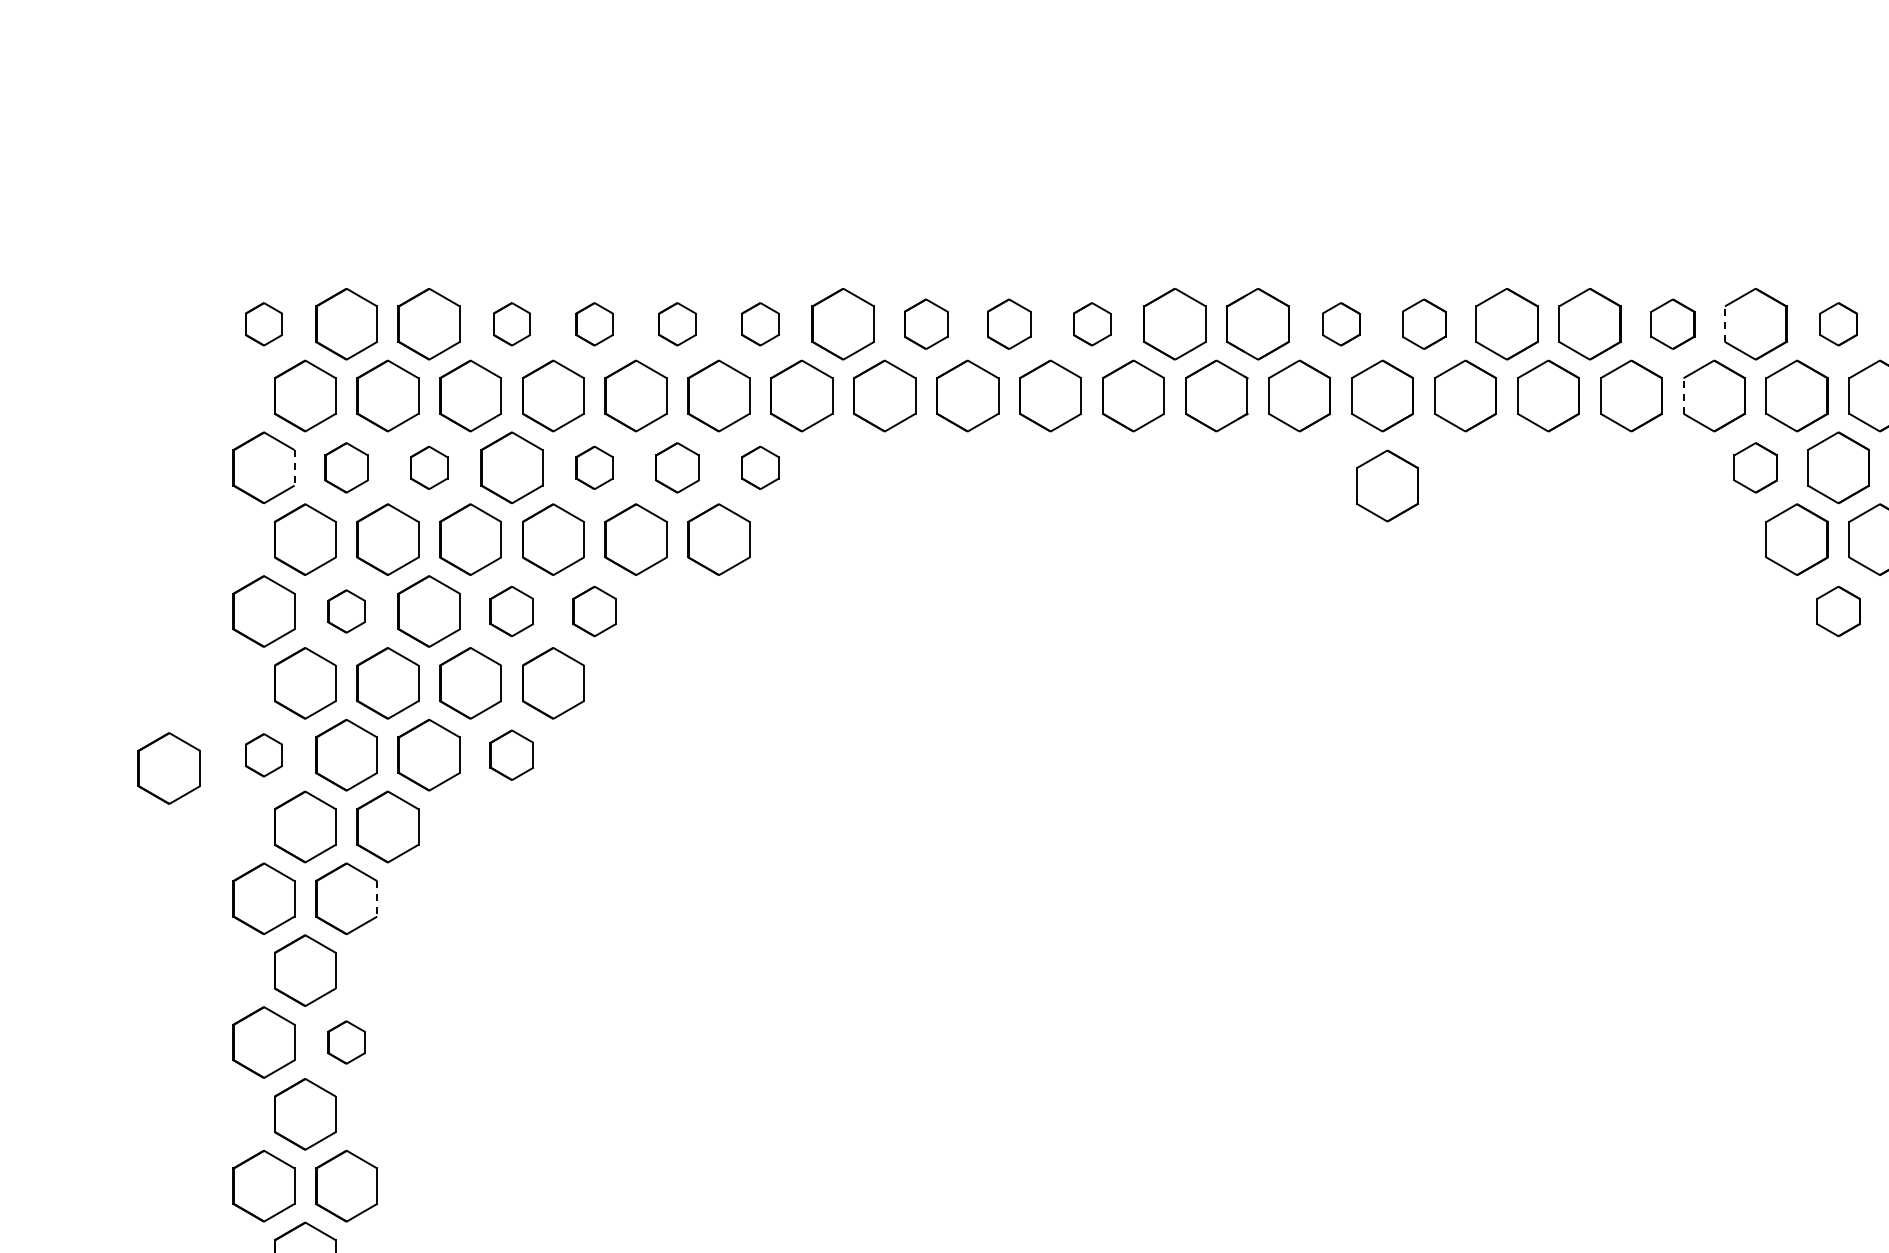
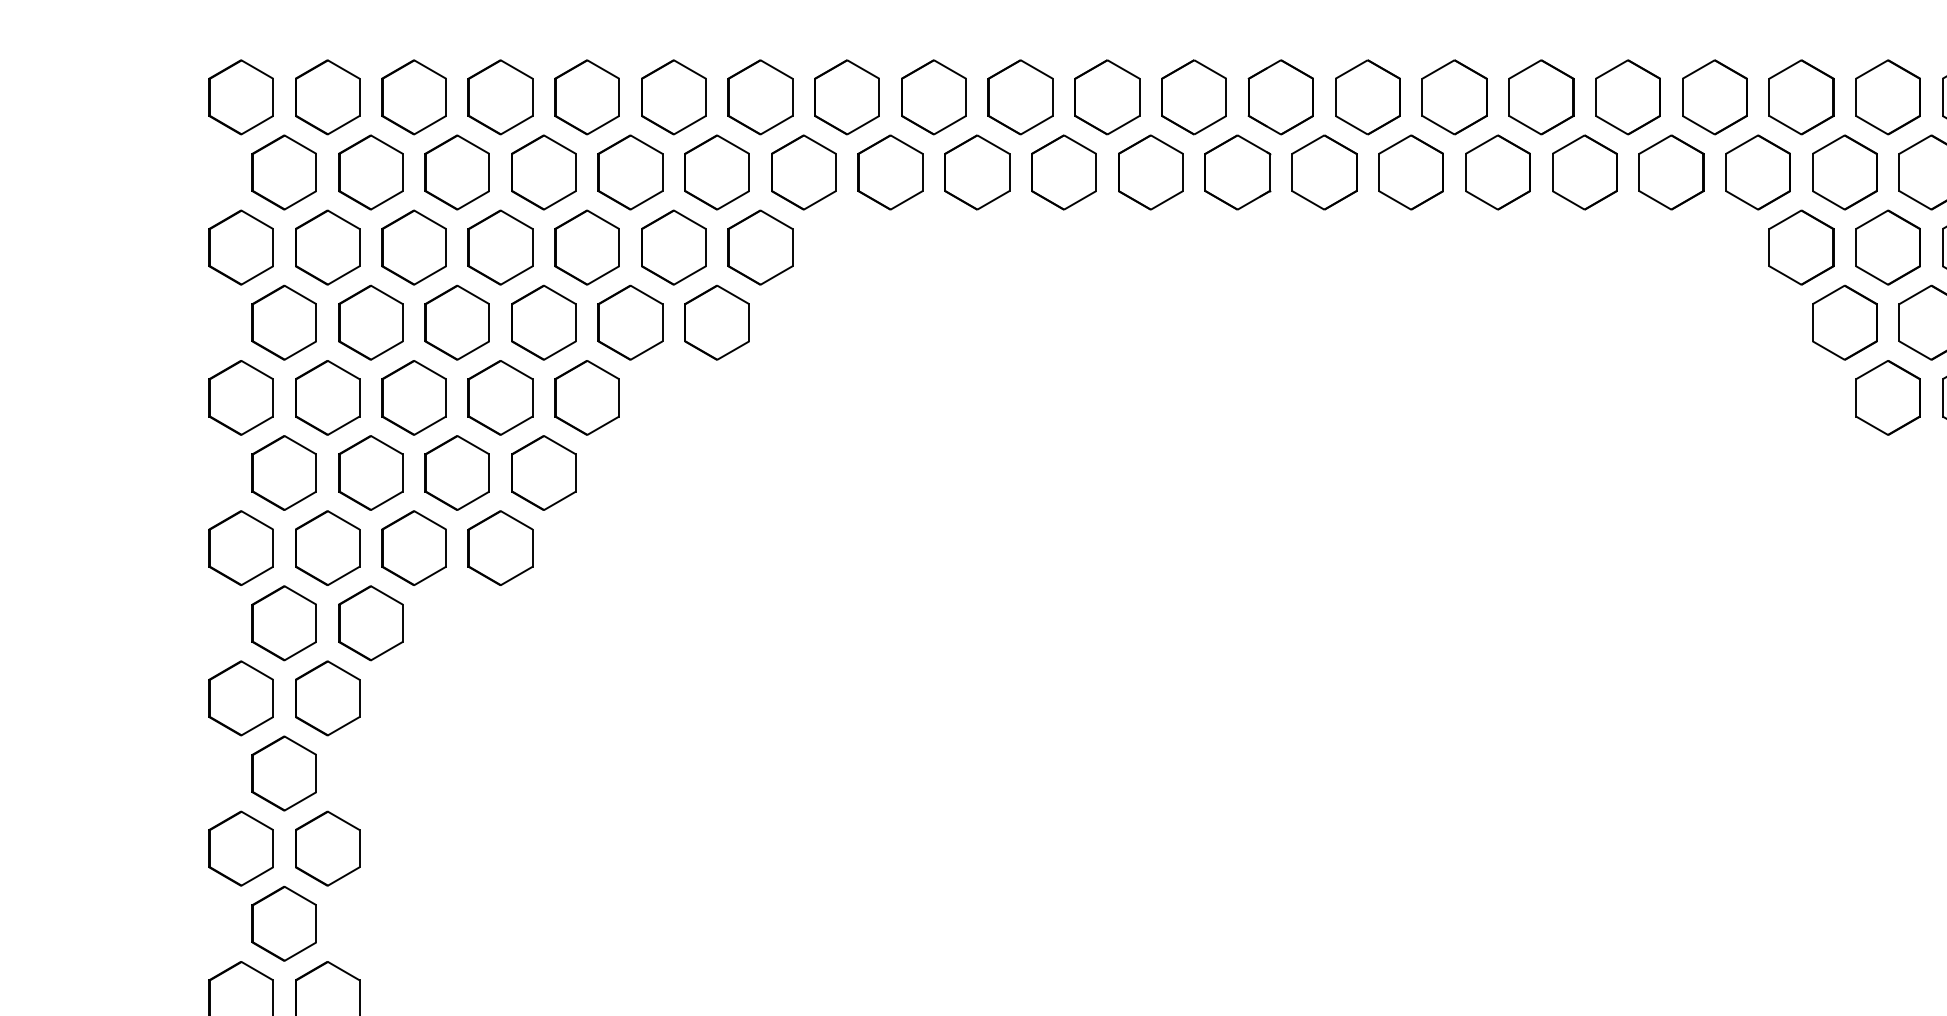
part: (263, 324) -> (240, 97), size x1.67
part: (511, 324) -> (500, 97), size x1.67
part: (594, 324) -> (586, 97), size x1.67
part: (677, 324) -> (673, 97), size x1.67
part: (760, 324) -> (760, 97), size x1.67
part: (925, 324) -> (933, 97), size x1.43
part: (1008, 324) -> (1019, 97), size x1.43
part: (1091, 324) -> (1106, 97), size x1.67
part: (1340, 324) -> (1367, 97), size x1.67
part: (1423, 324) -> (1454, 97), size x1.43
part: (1672, 324) -> (1714, 97), size x1.43
line: (1725, 324) -> (1769, 97), dashed -> solid
part: (1838, 324) -> (1888, 97), size x1.67
line: (1683, 396) -> (1725, 172), dashed -> solid
line: (294, 467) -> (273, 247), dashed -> solid
part: (346, 467) -> (327, 247), size x1.43
part: (428, 467) -> (413, 247), size x1.67
part: (594, 467) -> (586, 247), size x1.67
part: (677, 467) -> (673, 247), size x1.43
part: (760, 467) -> (760, 247), size x1.67
part: (1755, 467) -> (1801, 247), size x1.43
part: (1387, 485) -> (1416, 266), removed
part: (346, 611) -> (327, 397), size x1.67
part: (511, 611) -> (500, 397), size x1.43
part: (594, 611) -> (586, 397), size x1.43
part: (1838, 611) -> (1888, 397), size x1.43
part: (263, 755) -> (240, 548), size x1.67
part: (511, 755) -> (500, 548), size x1.43
part: (168, 768) -> (141, 562), removed
line: (377, 898) -> (359, 698), dashed -> solid
part: (346, 1042) -> (327, 848), size x1.67

